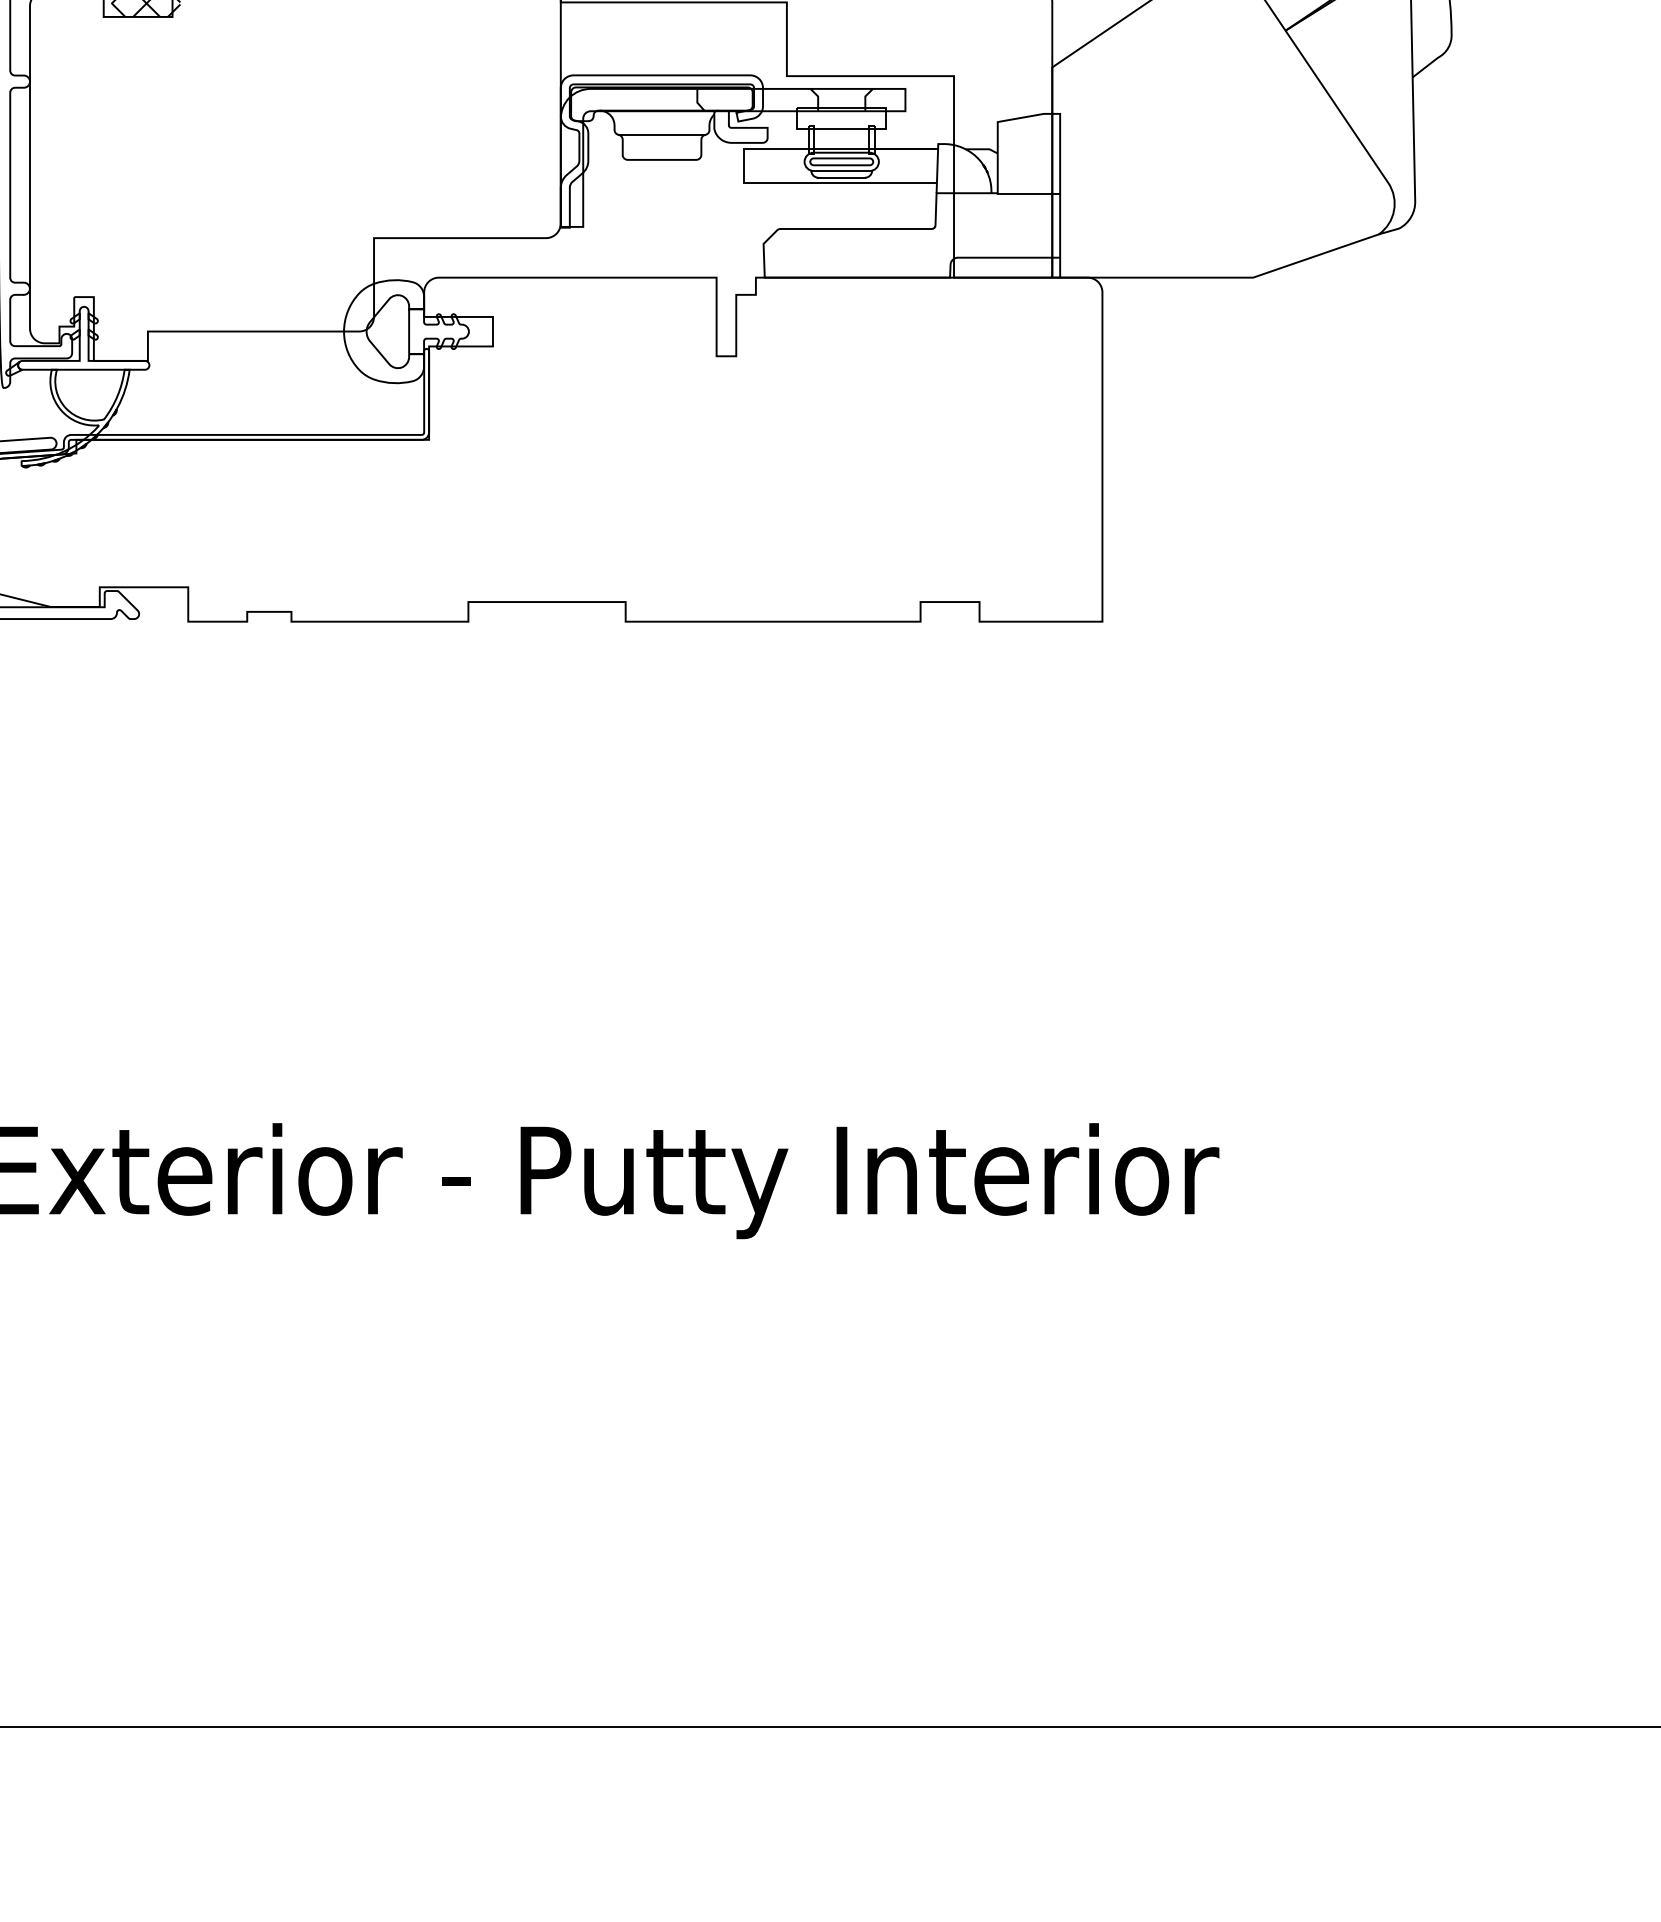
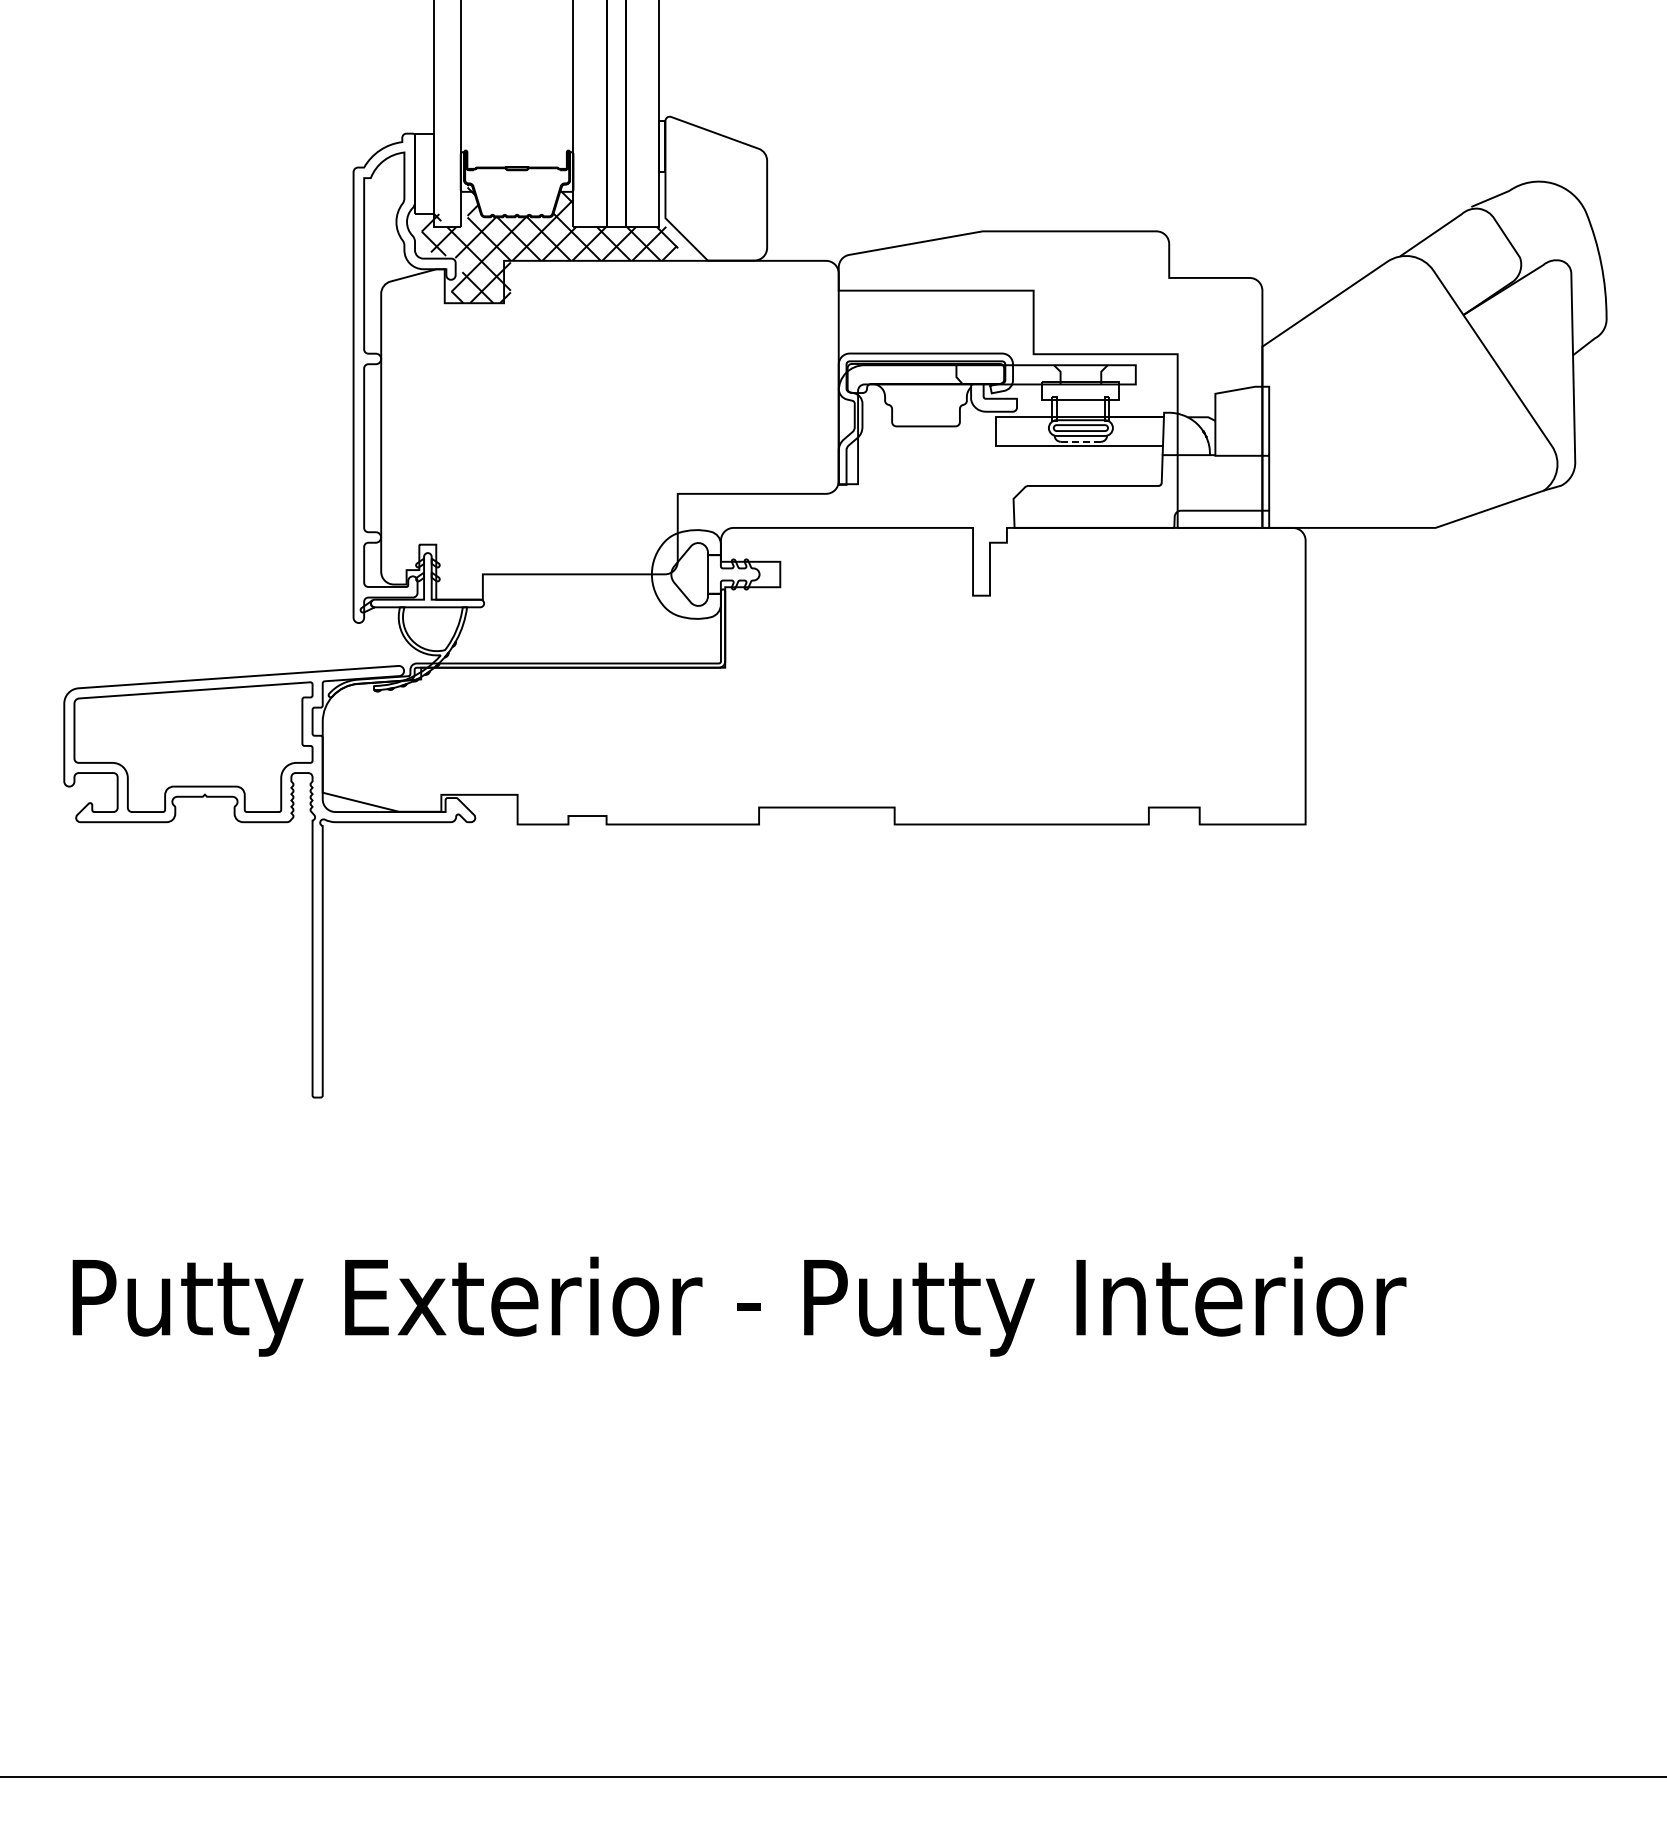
line: (661, 134) -> (925, 404), removed
line: (841, 177) -> (1080, 441), solid -> dashed

